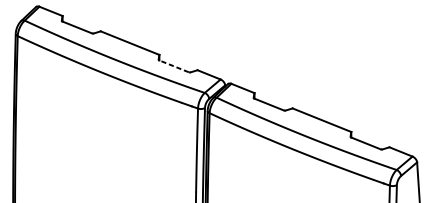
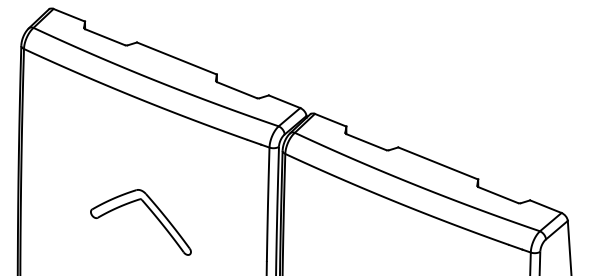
line: (173, 66) -> (236, 90), dashed -> solid
part: (112, 158) -> (153, 215), added

